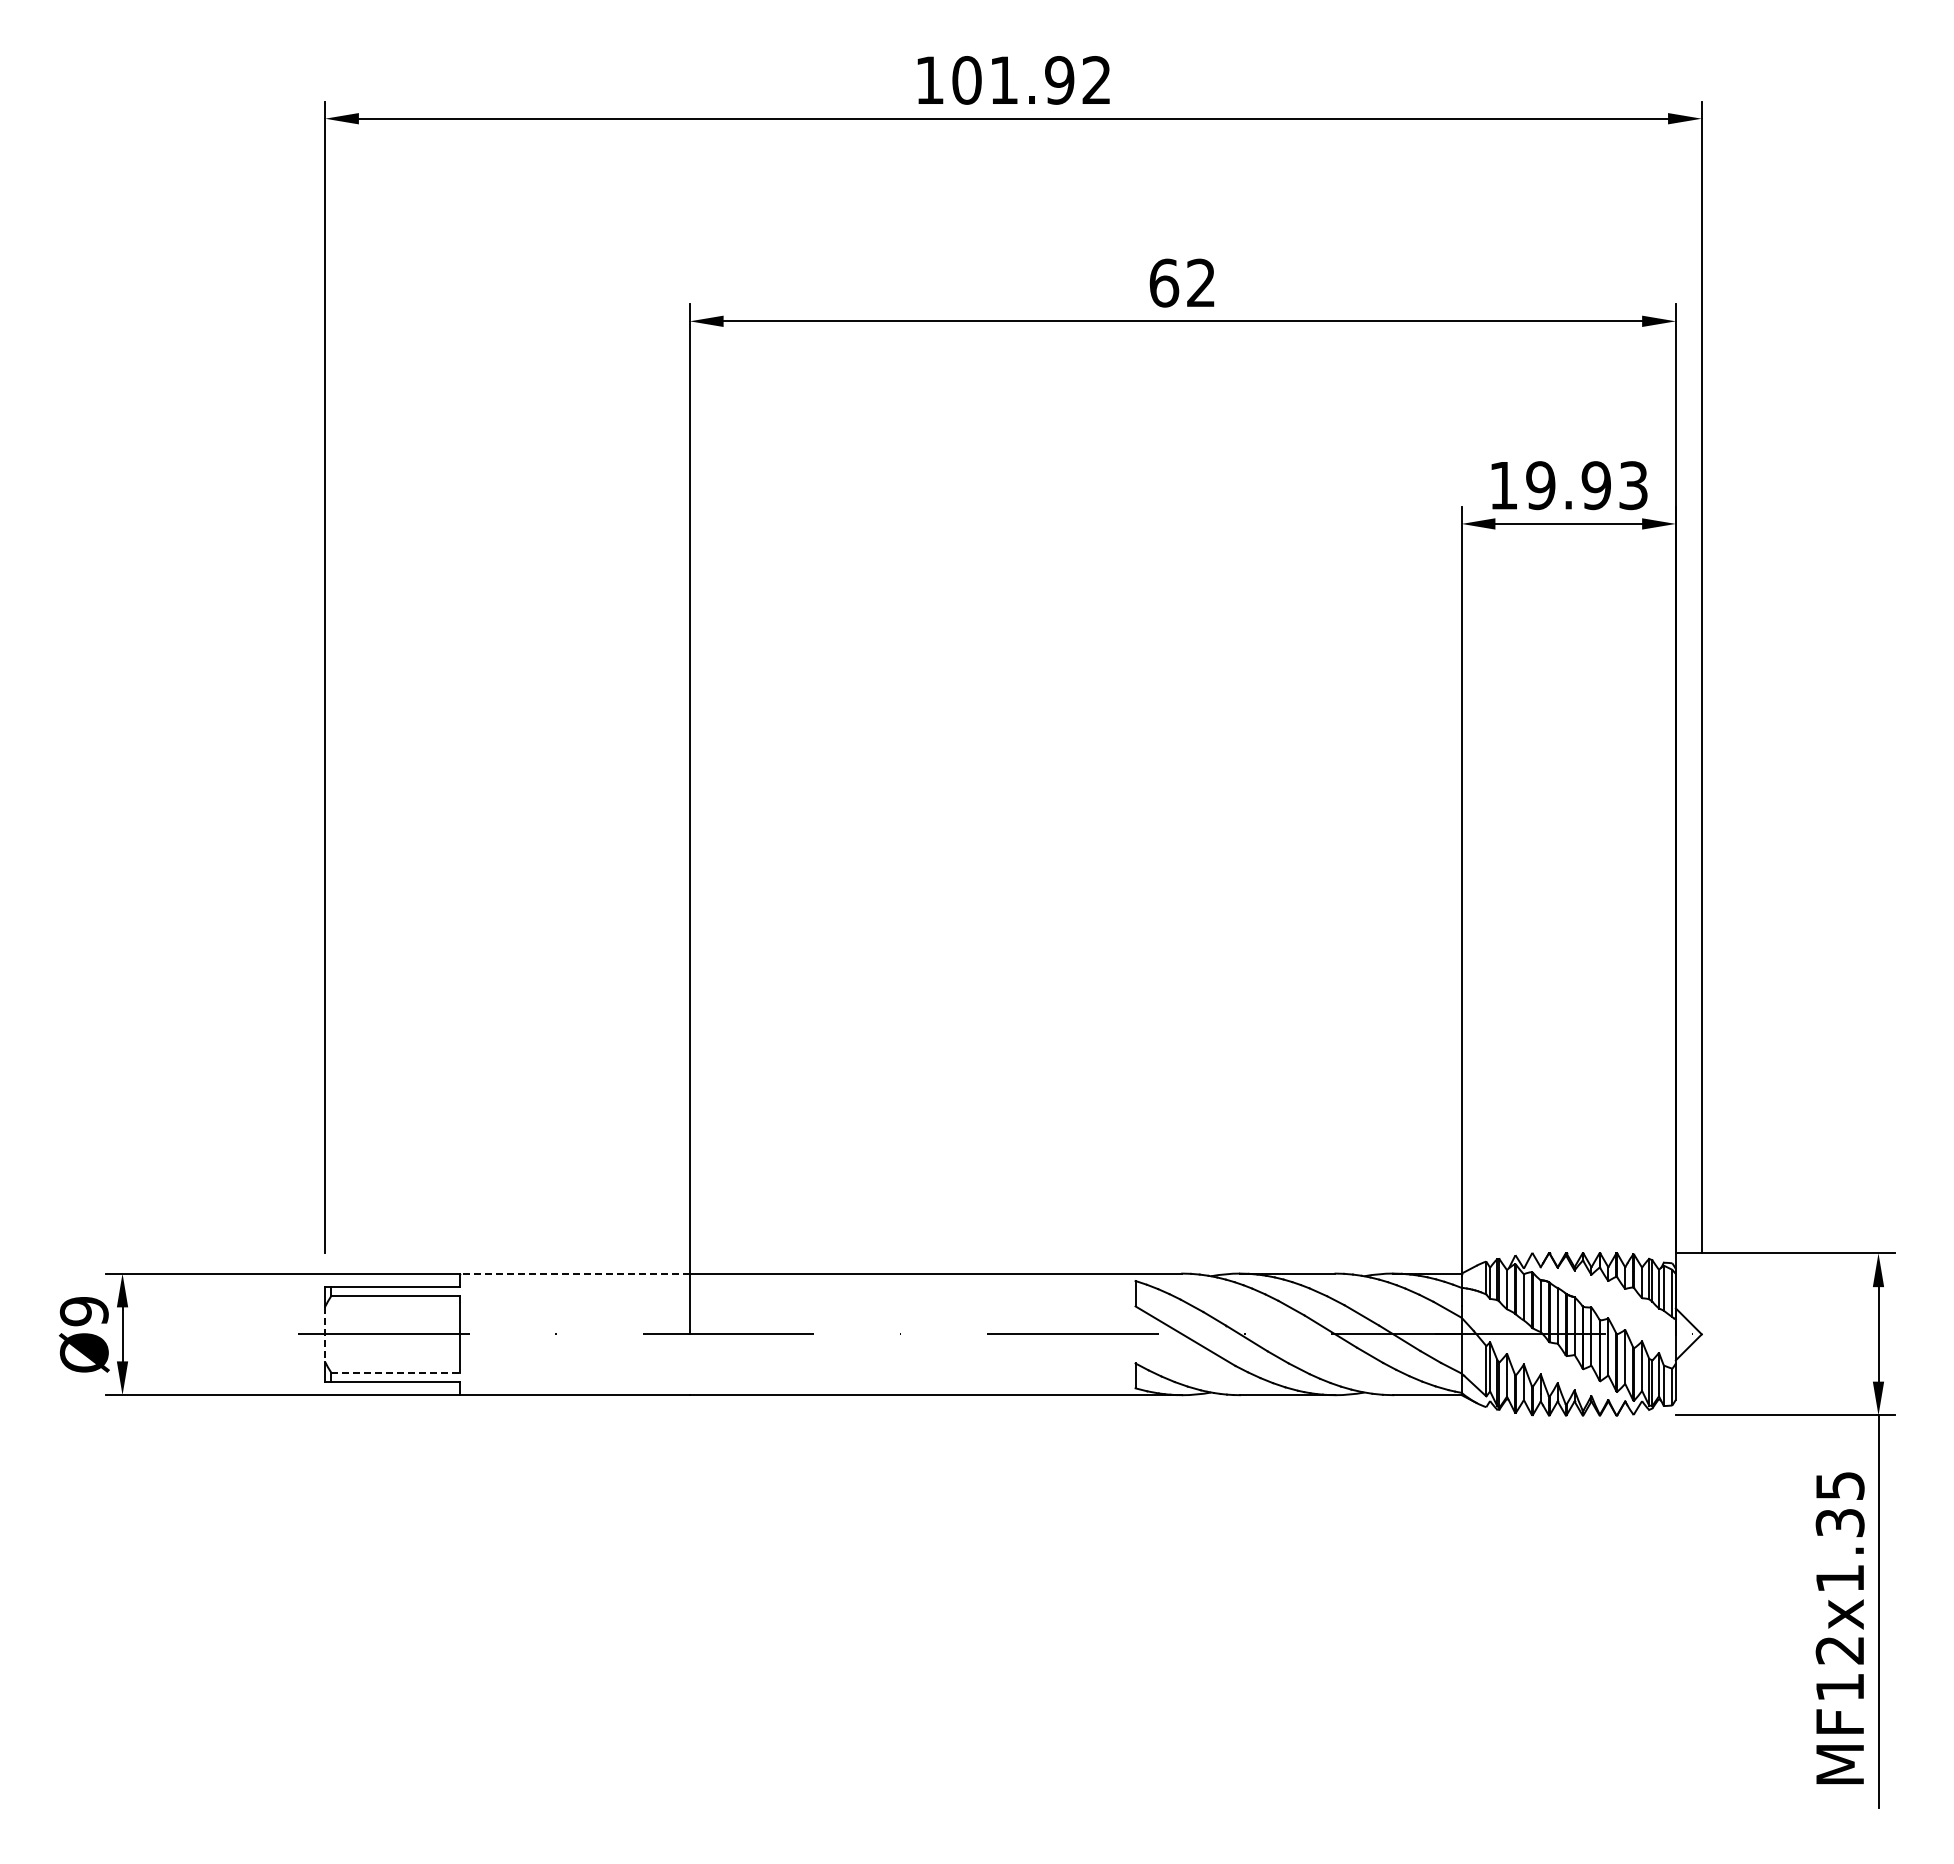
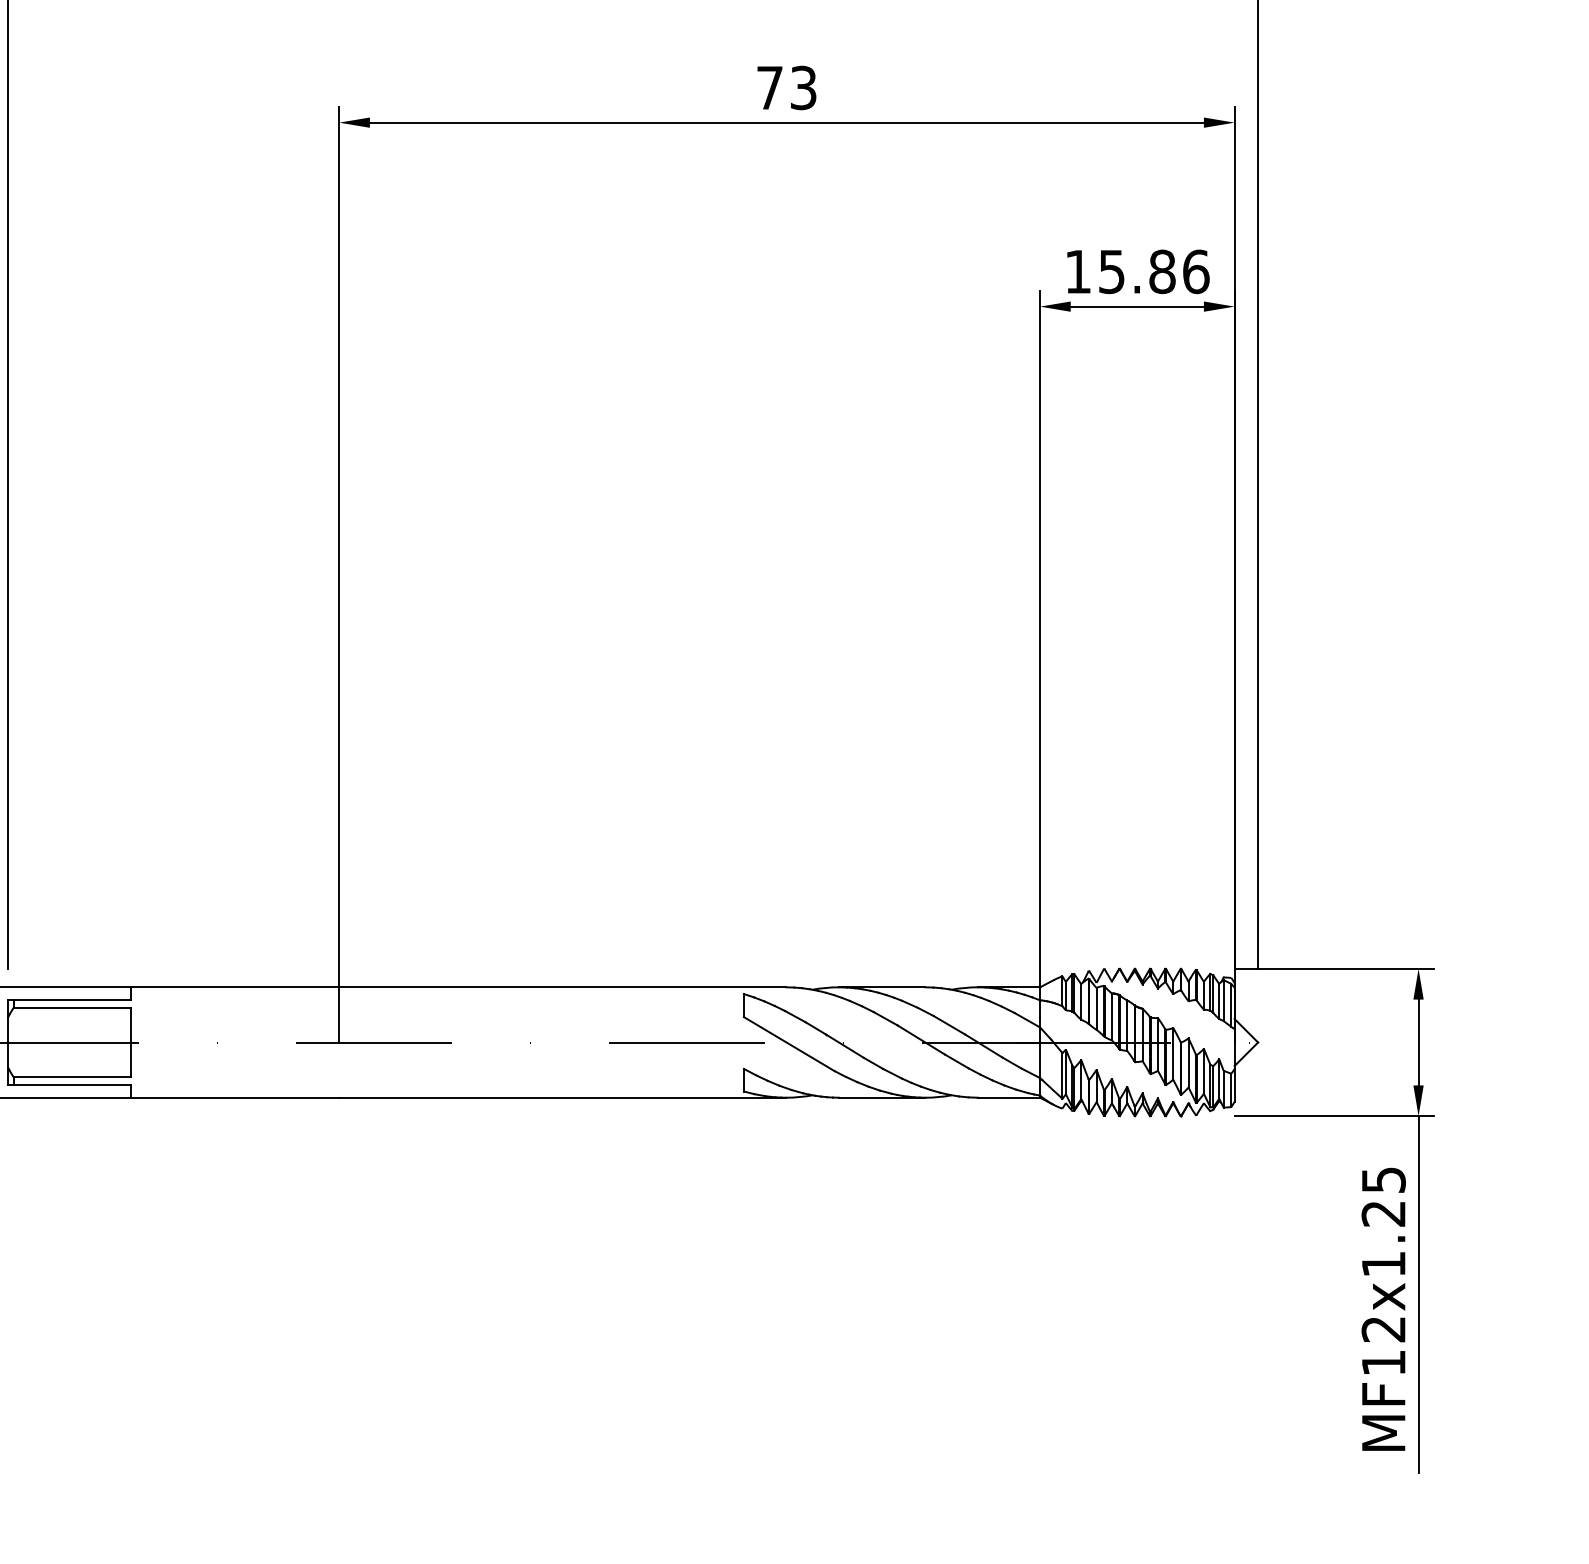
text: (1182, 282) -> (786, 87), 62 -> 73
text: (1587, 485) -> (1154, 271), 19.93 -> 15.86
line: (575, 1273) -> (235, 987), dashed -> solid
line: (325, 1334) -> (8, 1042), dashed -> solid
line: (396, 1372) -> (72, 1077), dashed -> solid
text: (1839, 1523) -> (1383, 1214), MF12x1.35 -> MF12x1.25

